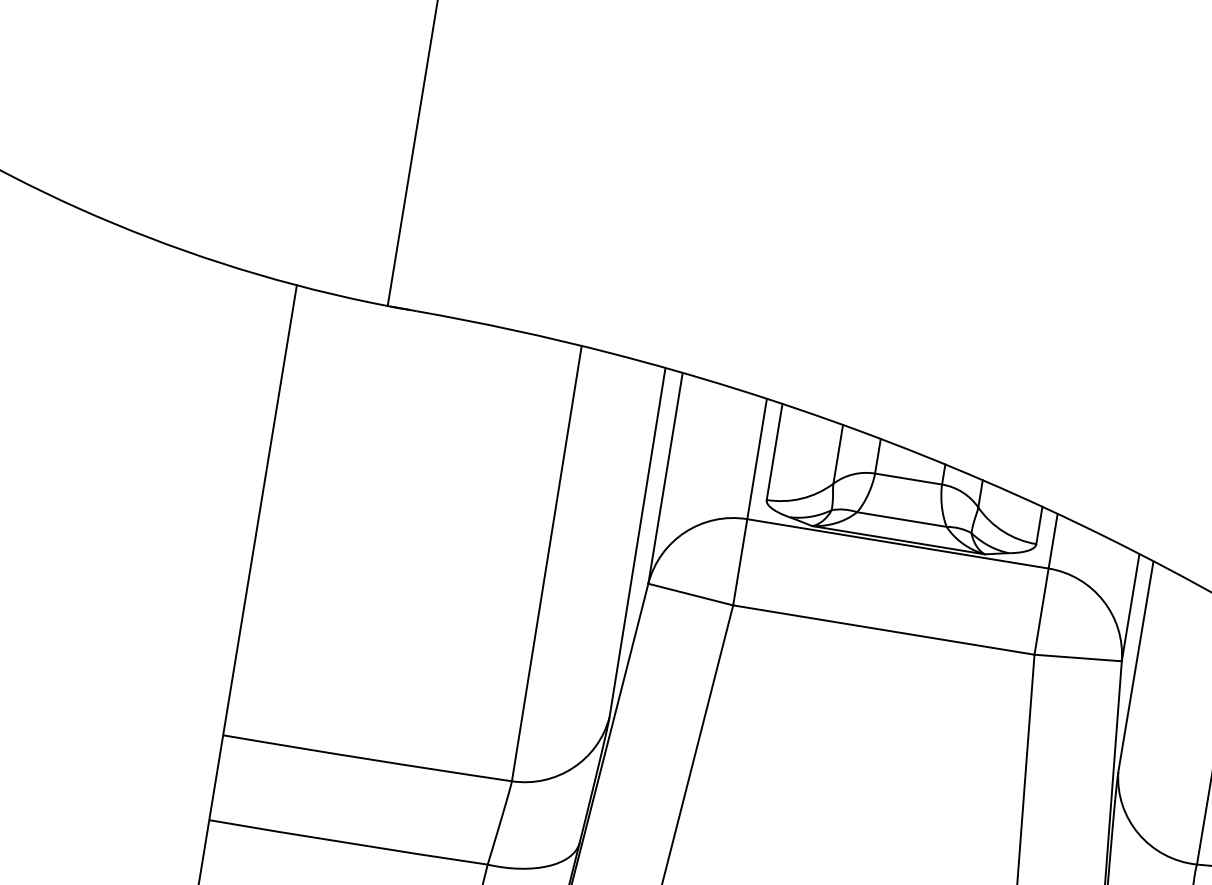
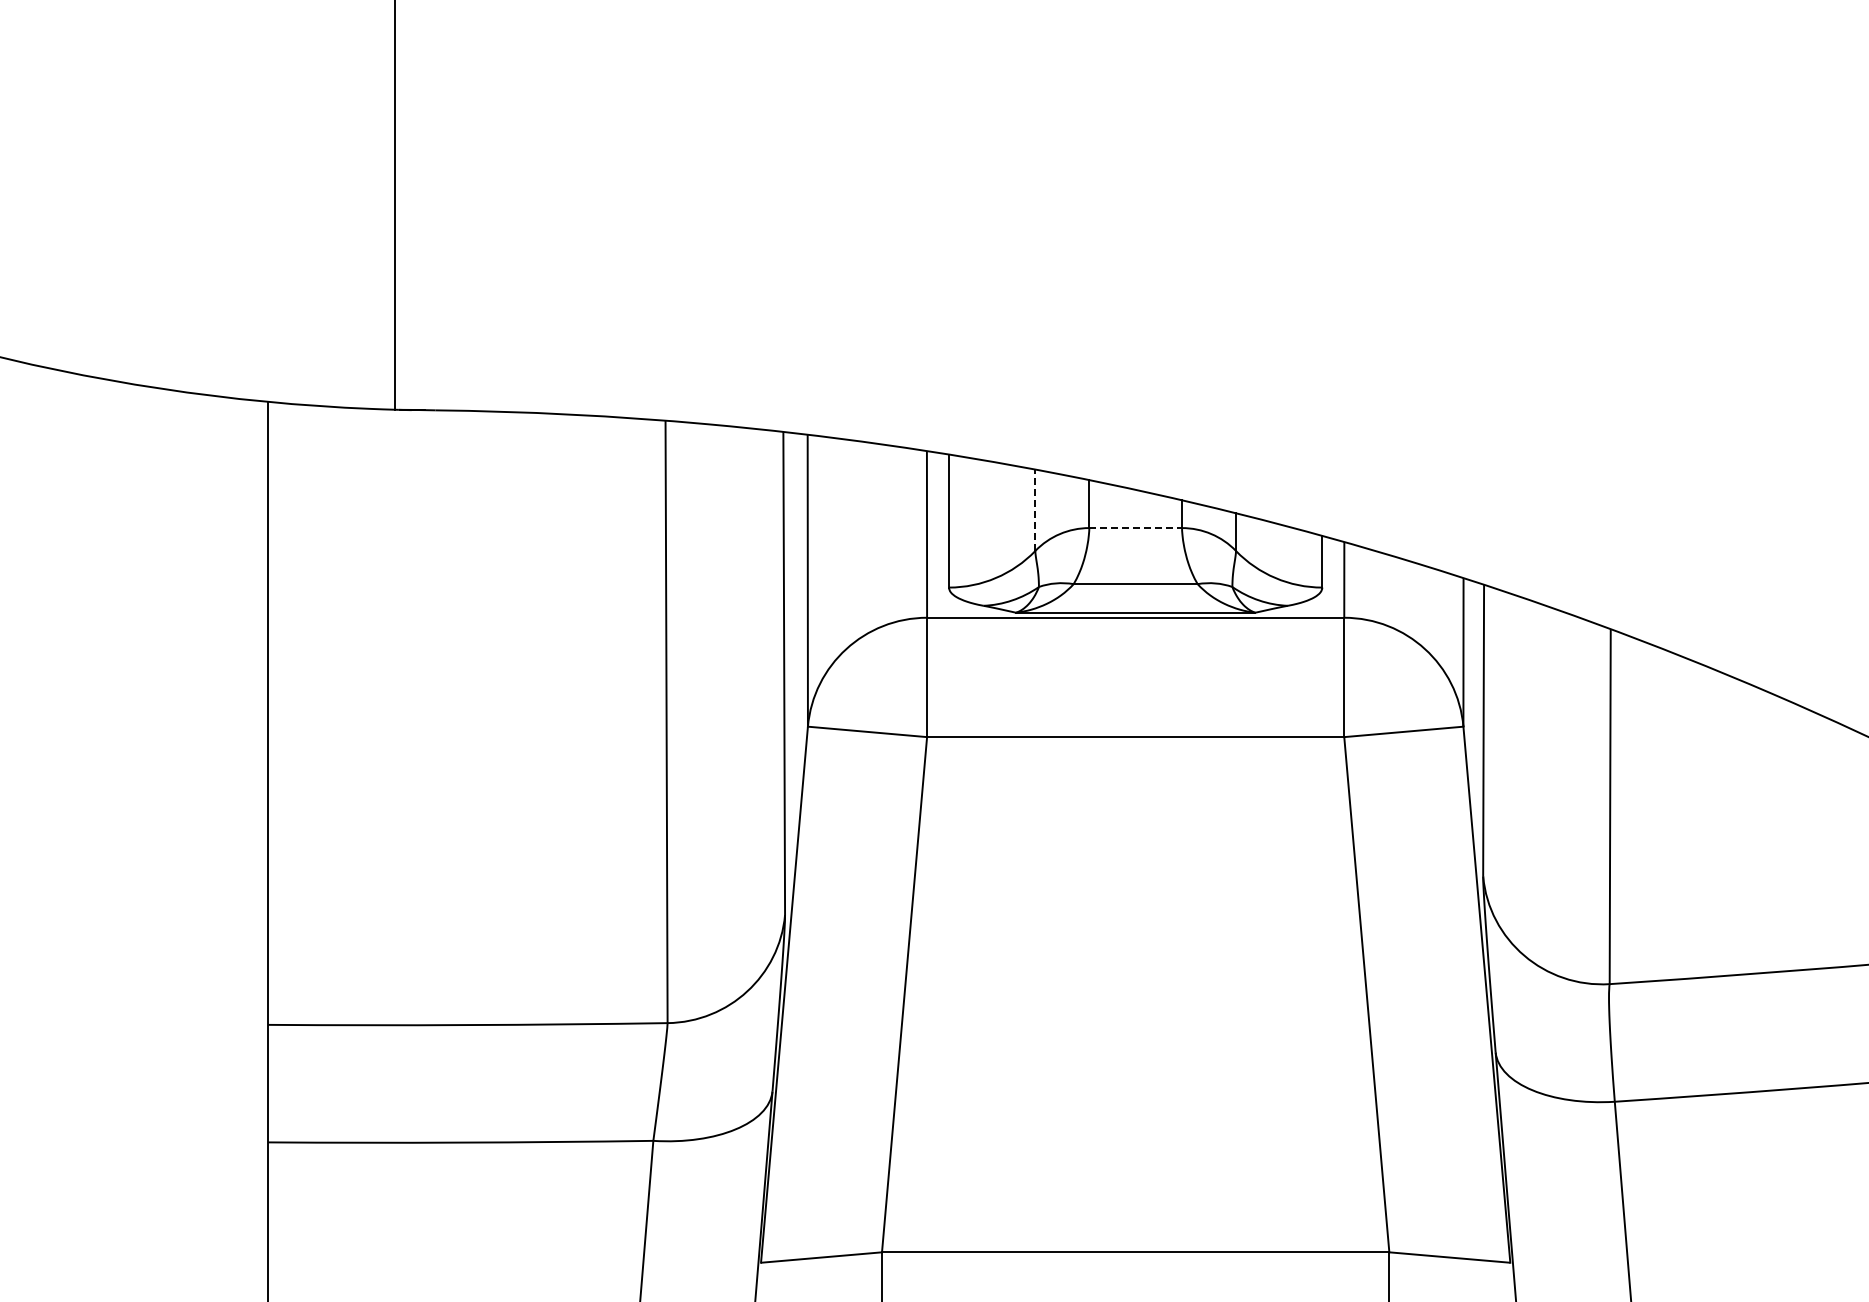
line: (838, 454) -> (1035, 510), solid -> dashed
line: (909, 479) -> (1136, 528), solid -> dashed

